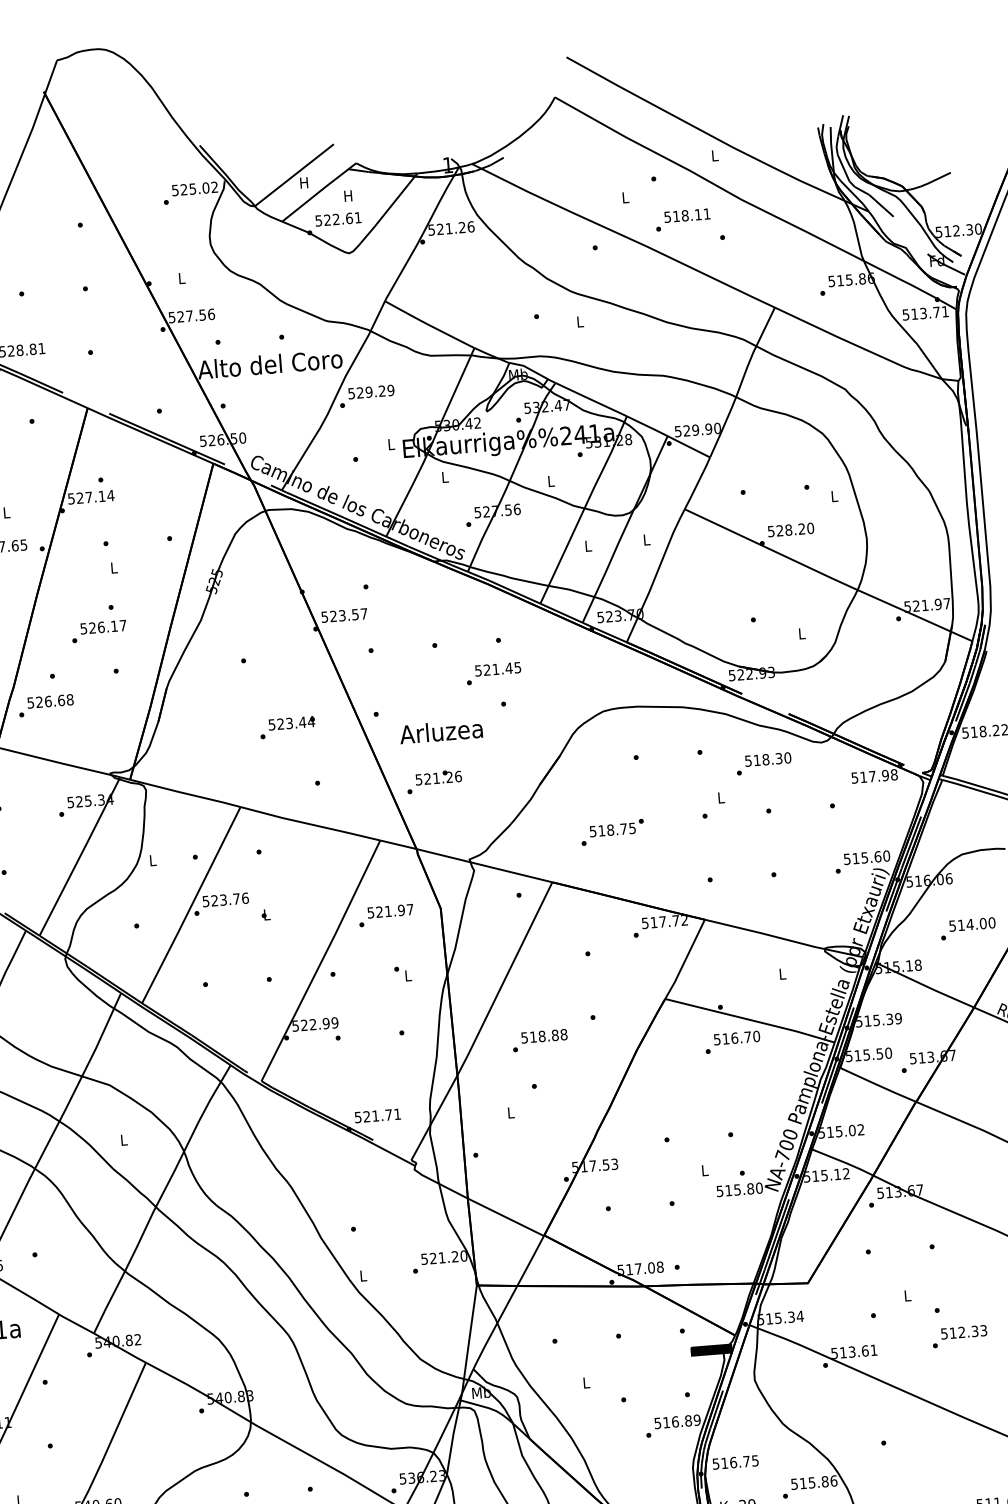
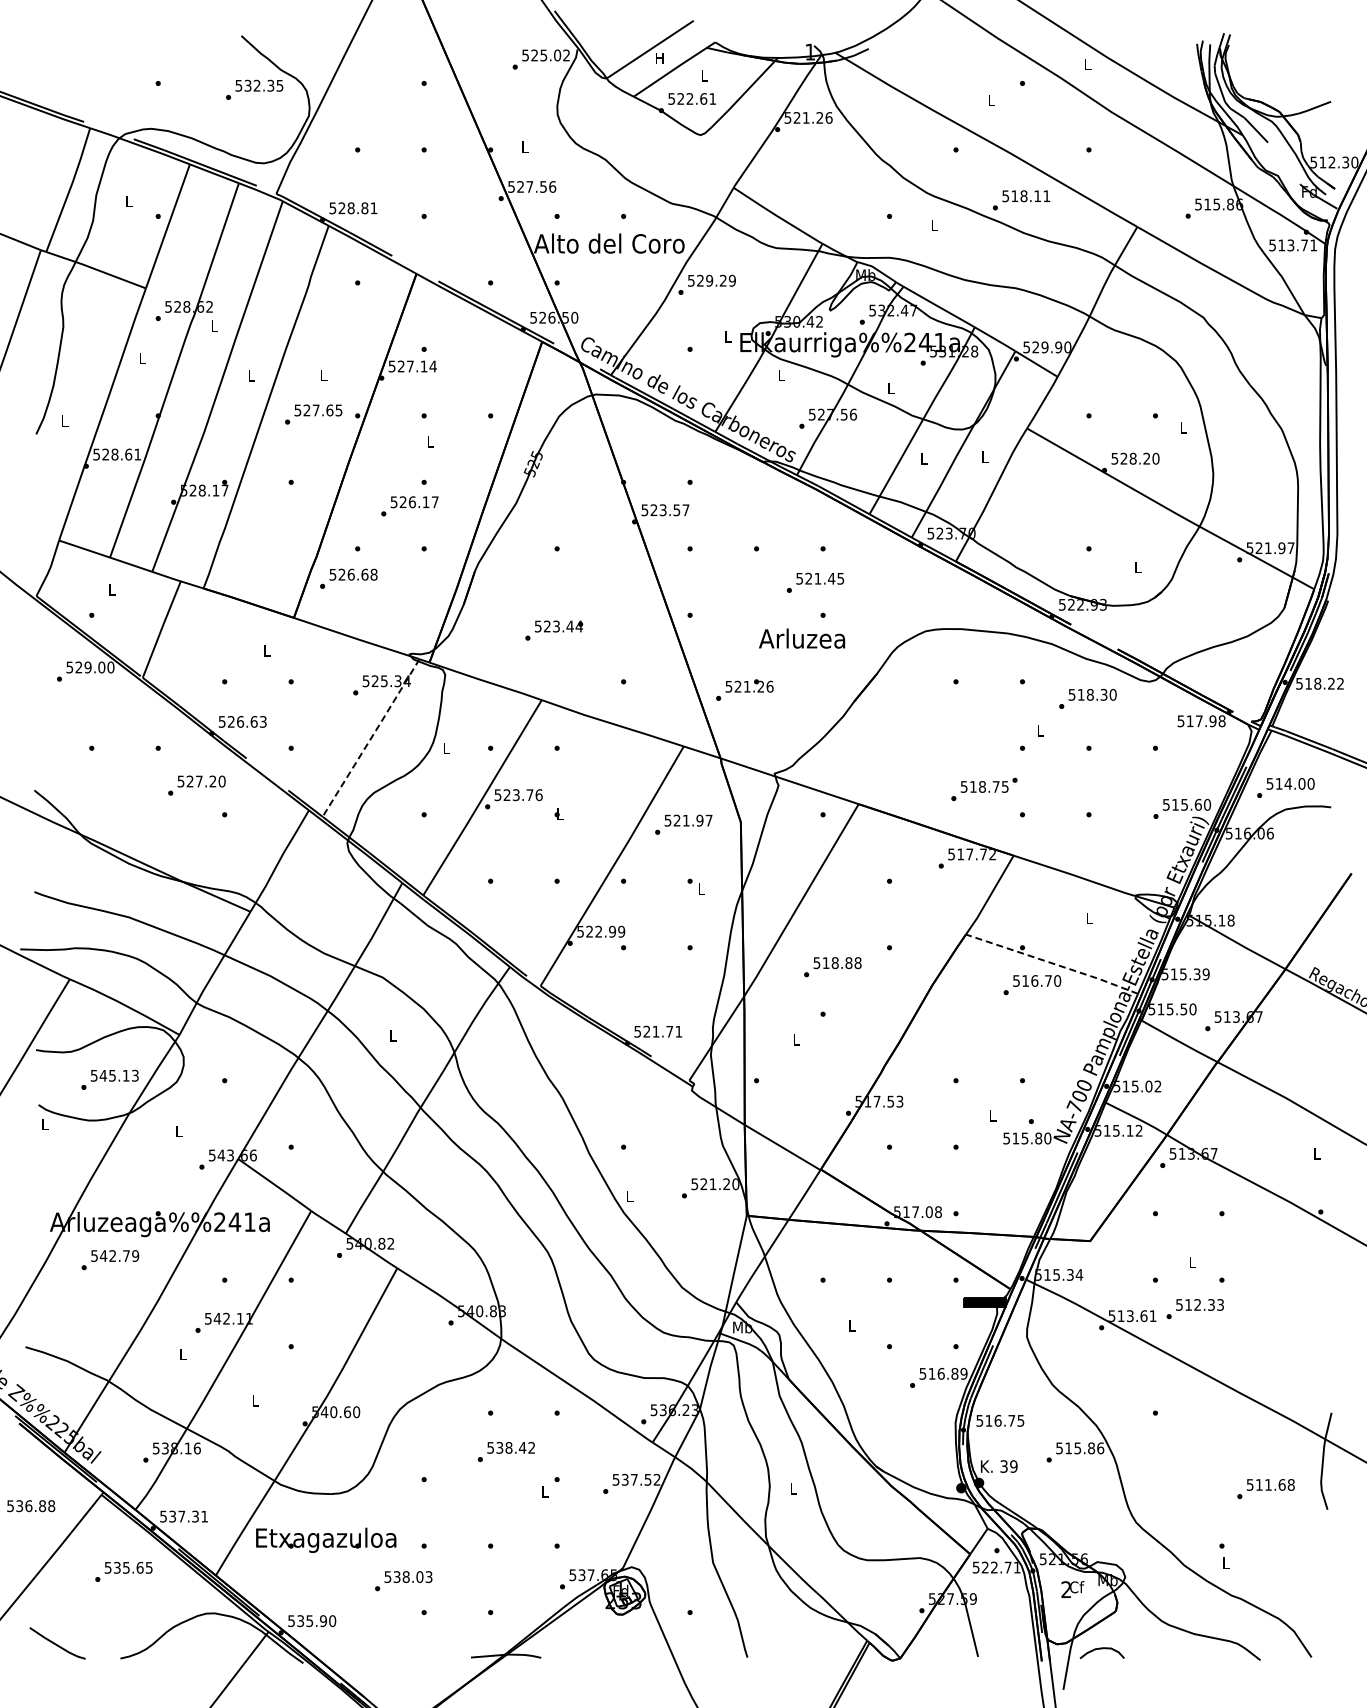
text: (347, 195) -> (703, 75), H -> L
text: (683, 220) -> (1021, 200), moved
text: (287, 727) -> (554, 630), moved
text: (441, 731) -> (802, 638), moved
text: (612, 832) -> (984, 789), moved
line: (80, 856) -> (371, 738), solid -> dashed
text: (967, 928) -> (1285, 787), moved
line: (750, 1020) -> (1052, 963), solid -> dashed
text: (959, 1337) -> (1194, 1309), moved

